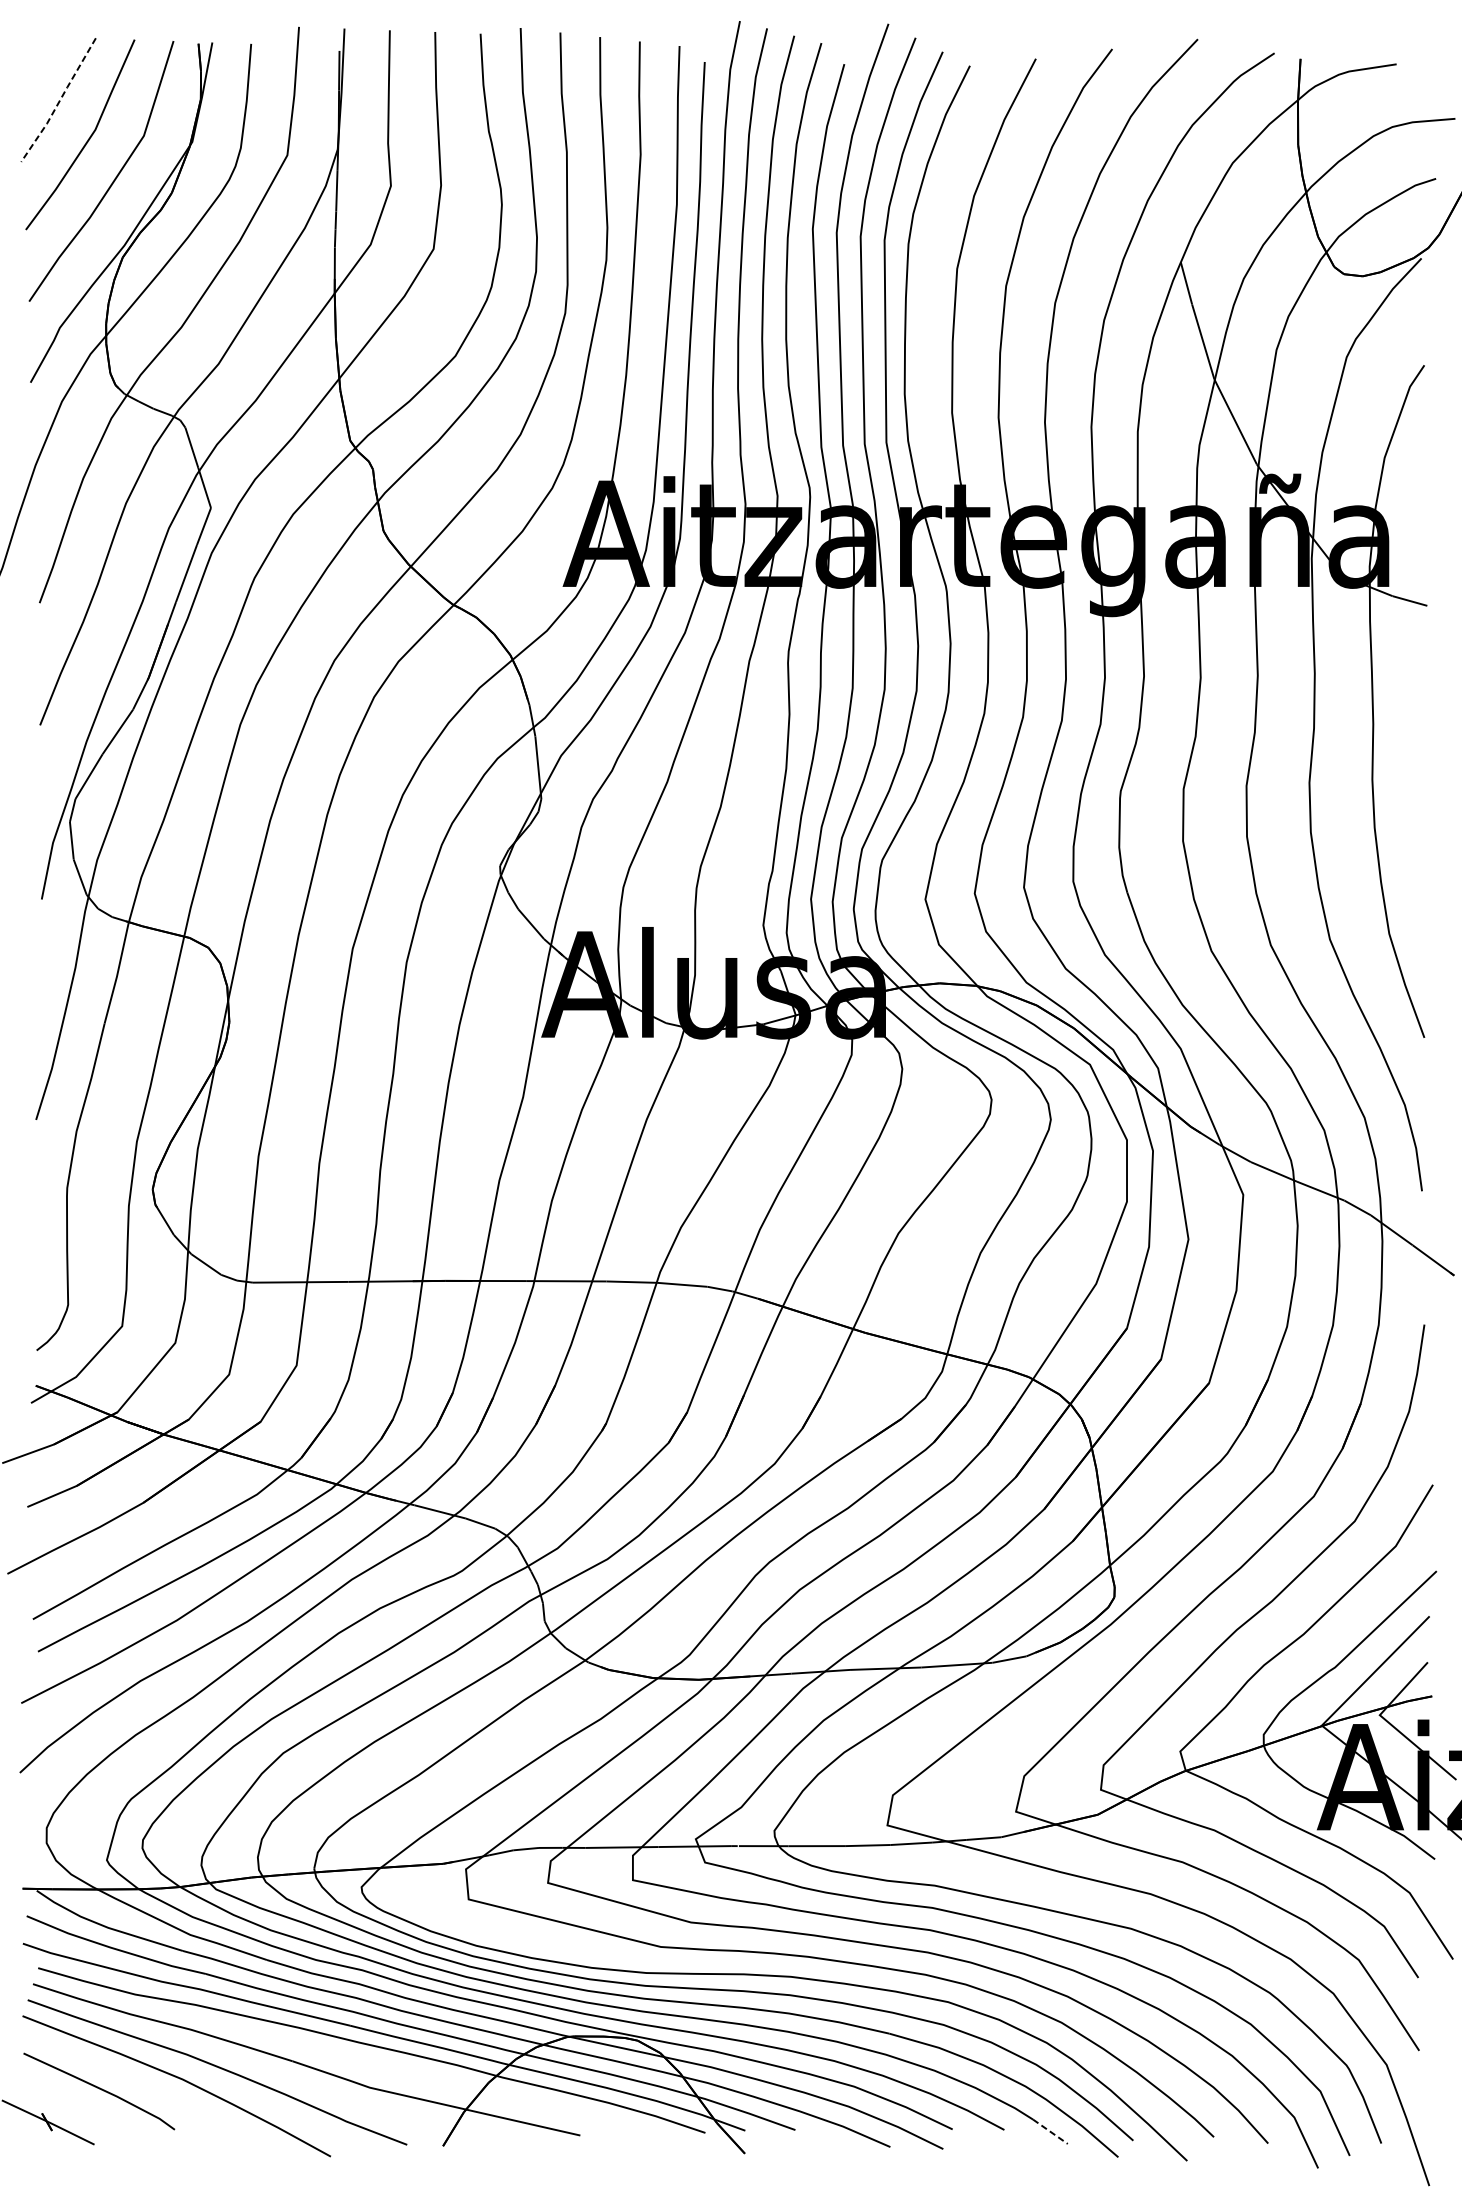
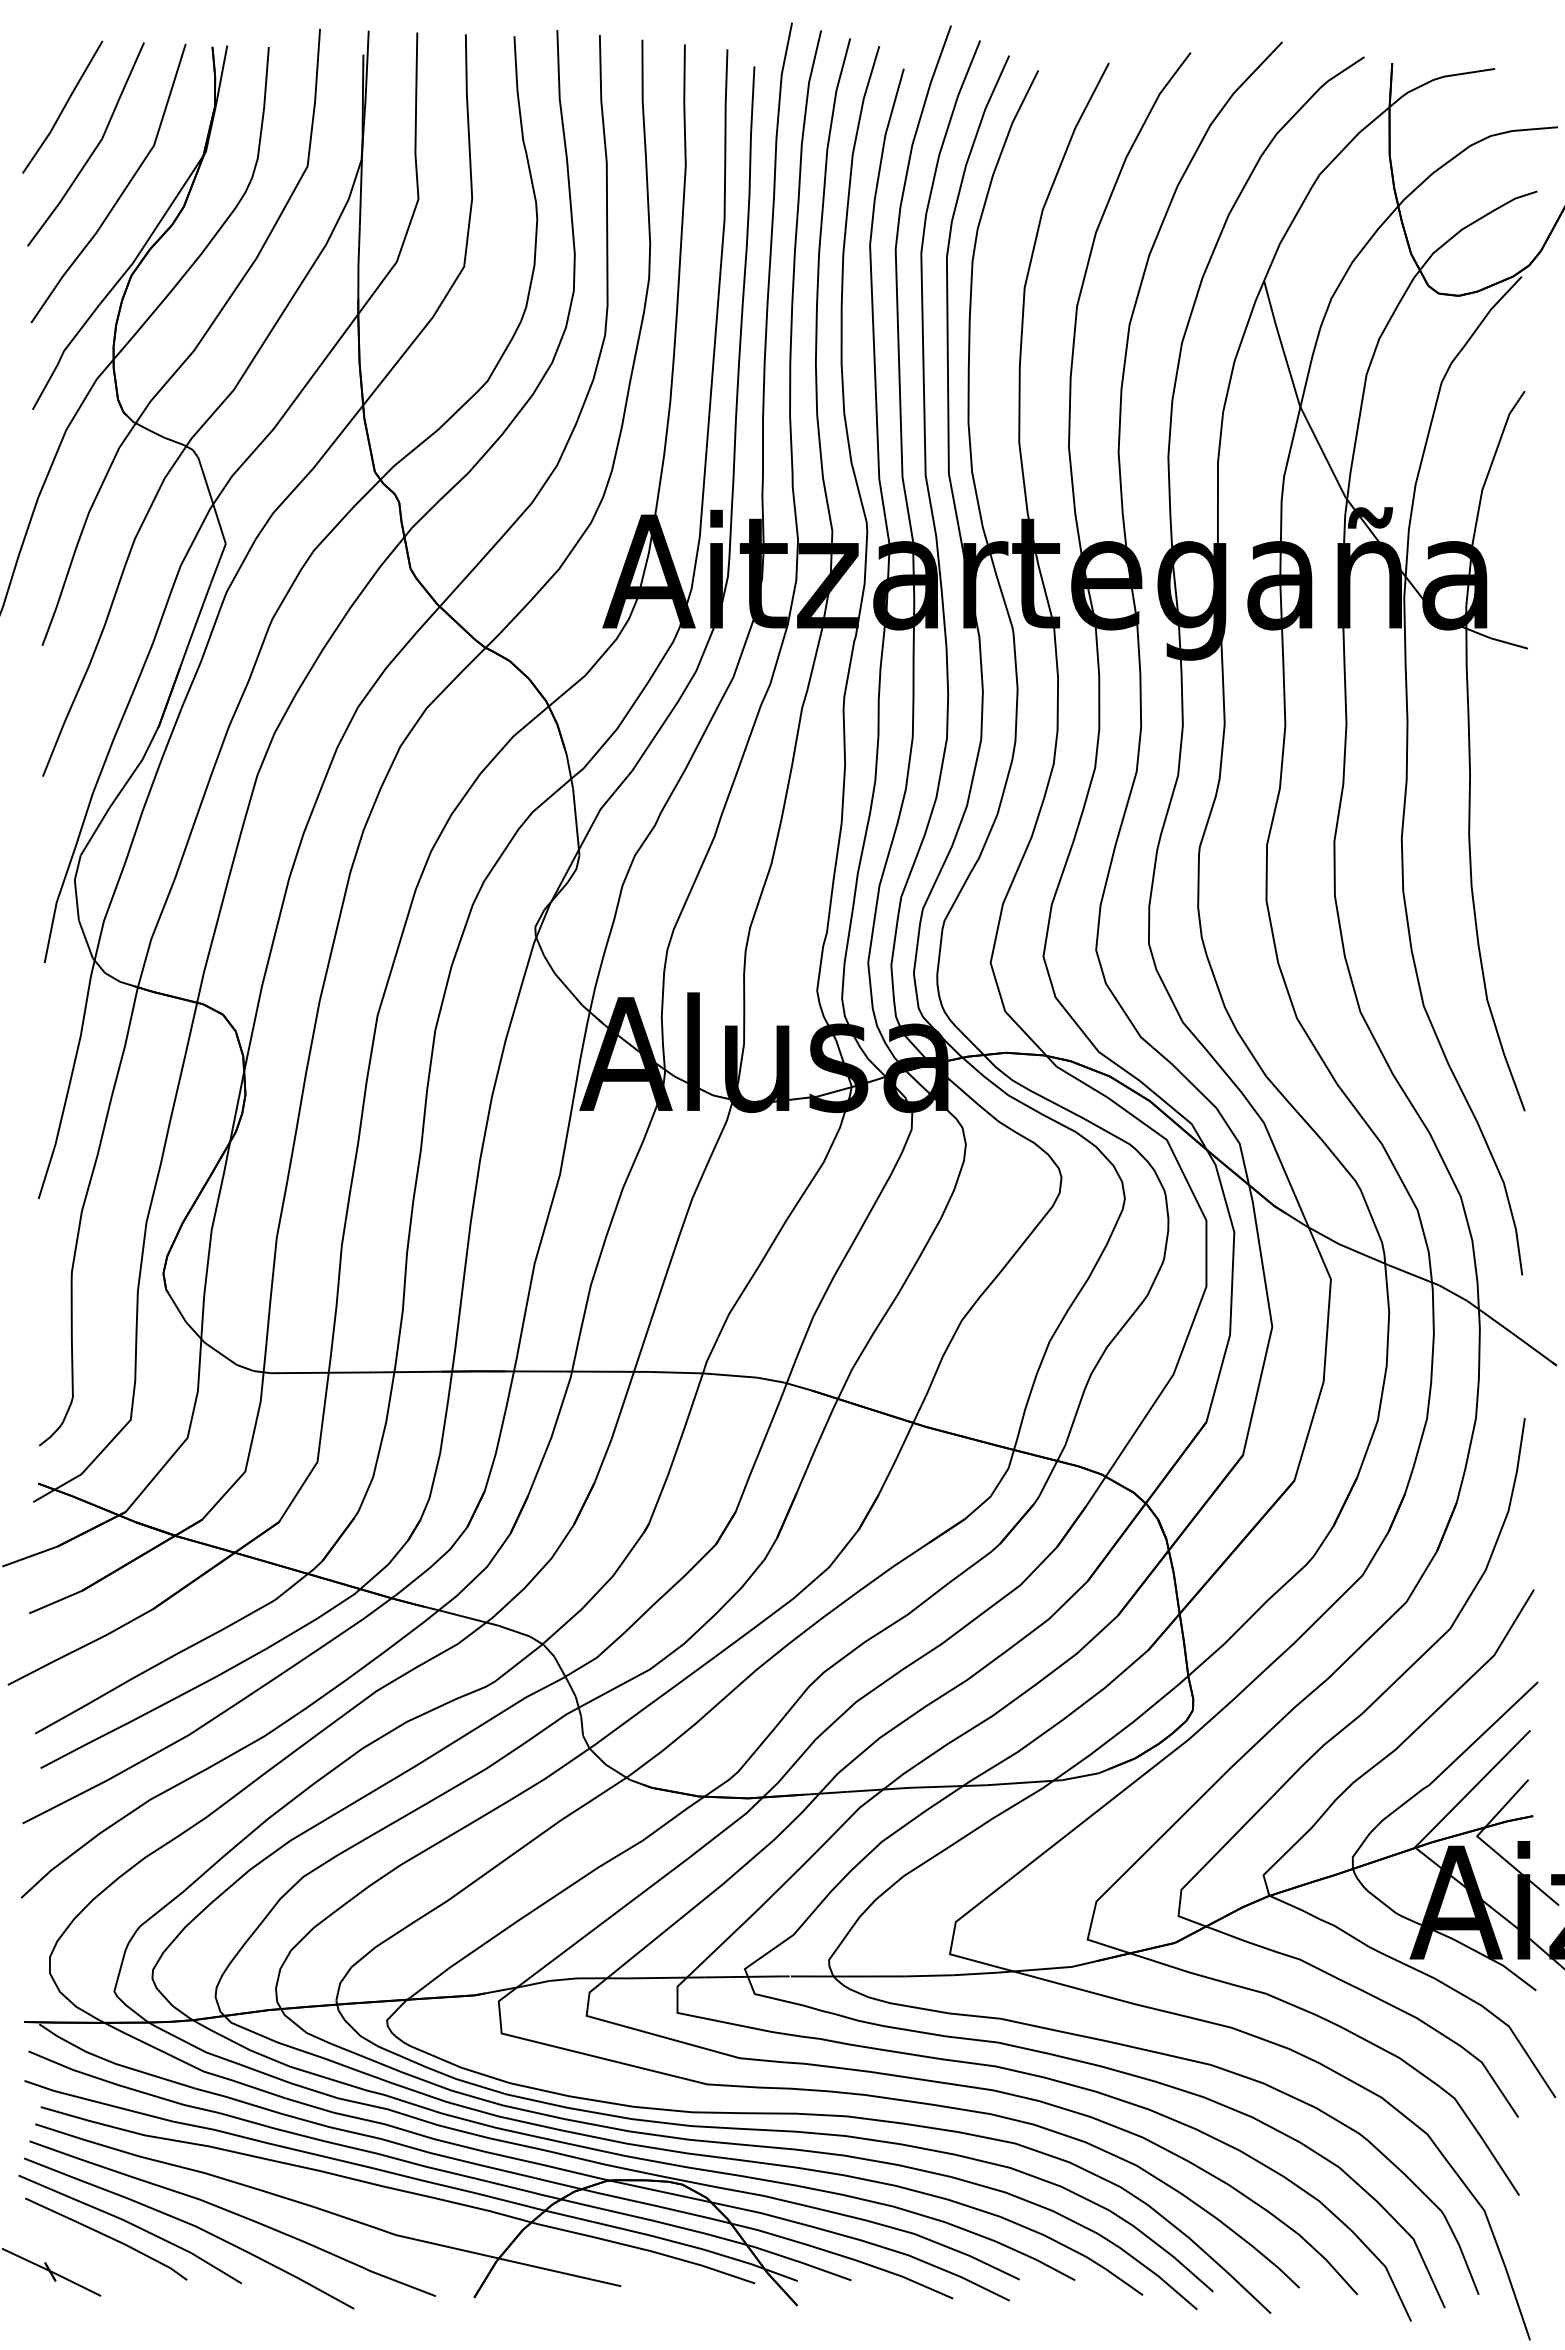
line: (59, 101) -> (63, 108), dashed -> solid
line: (123, 2078) -> (132, 2225), added
line: (1050, 2132) -> (1124, 2282), dashed -> solid

